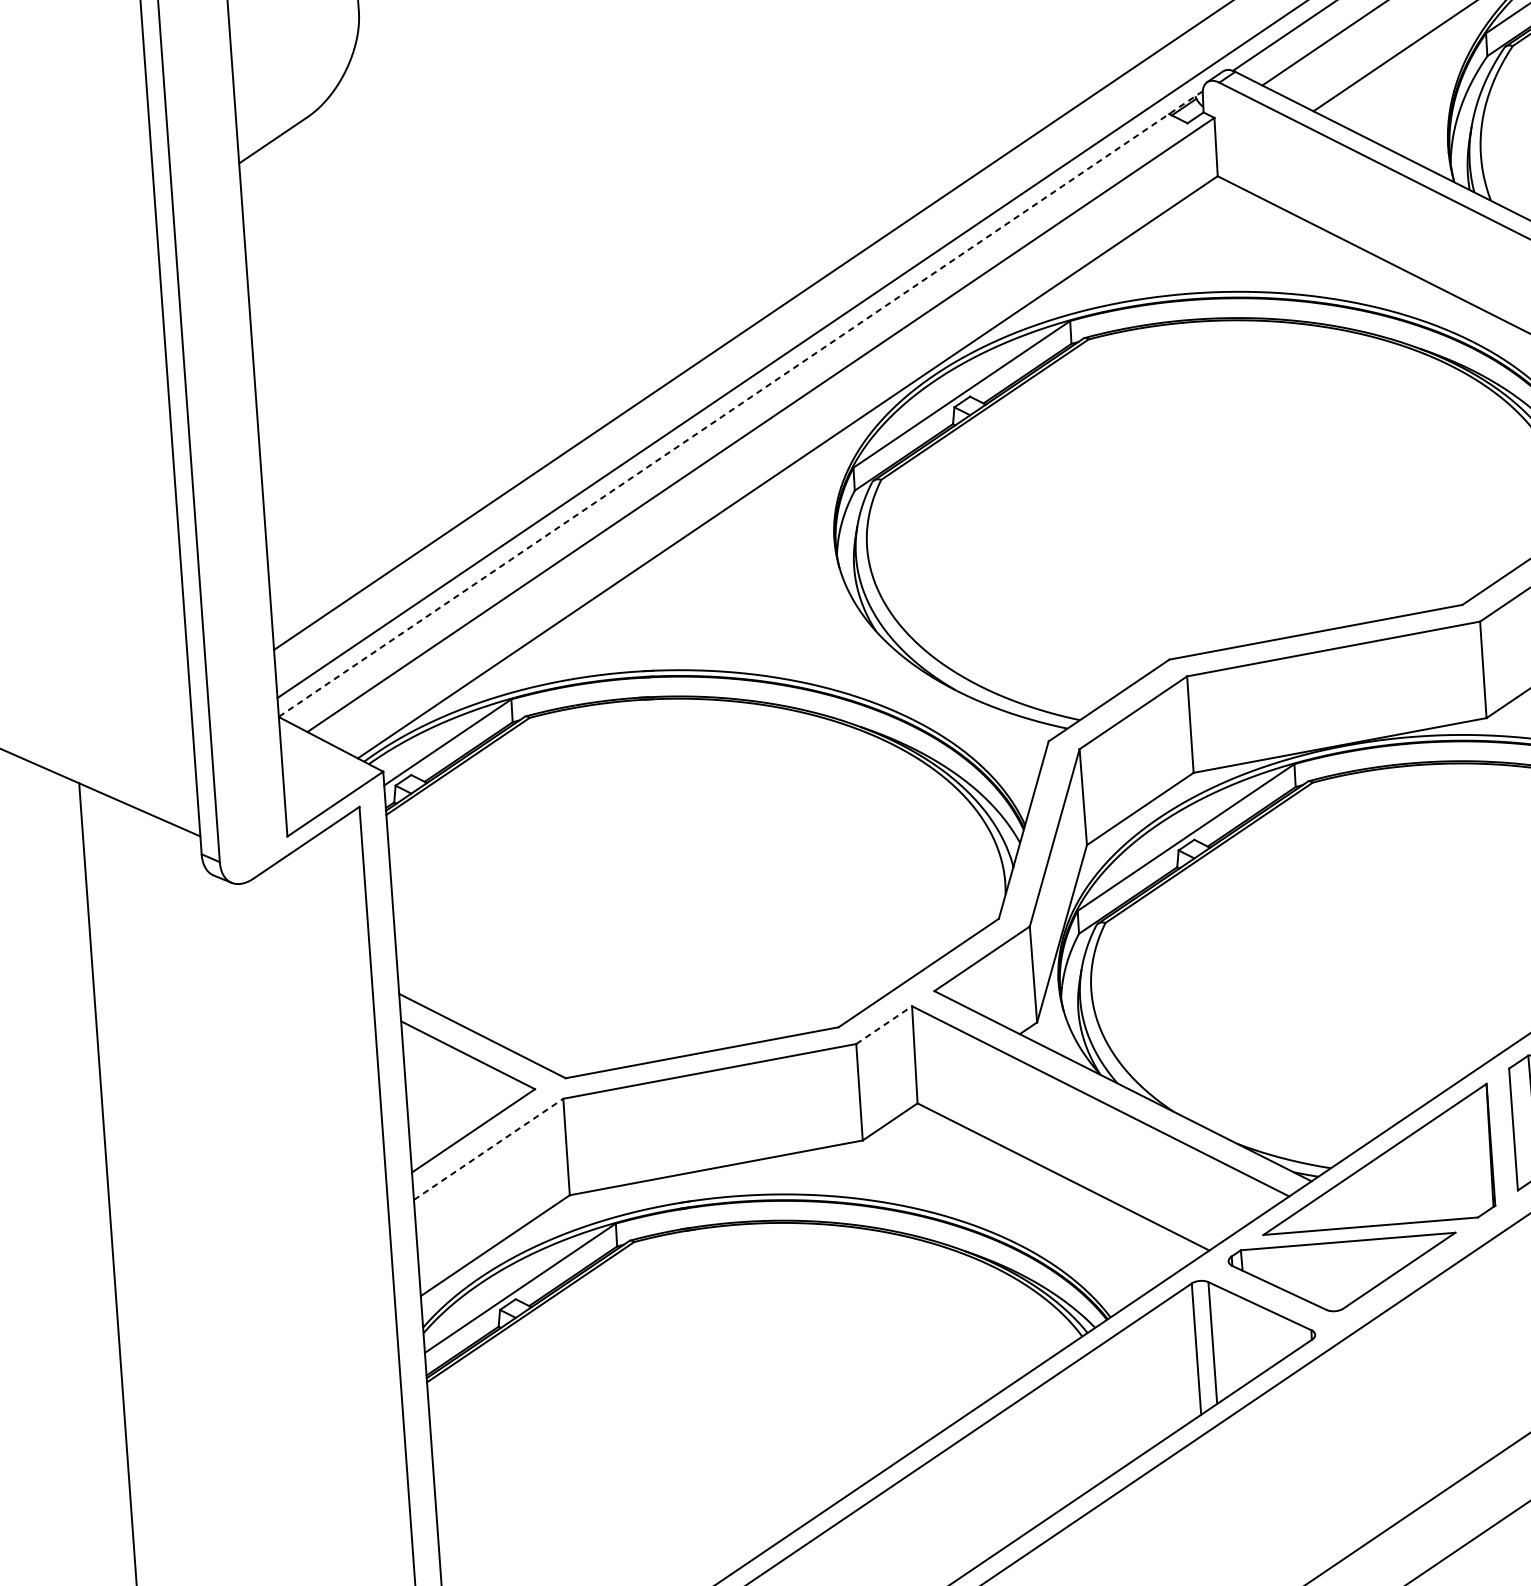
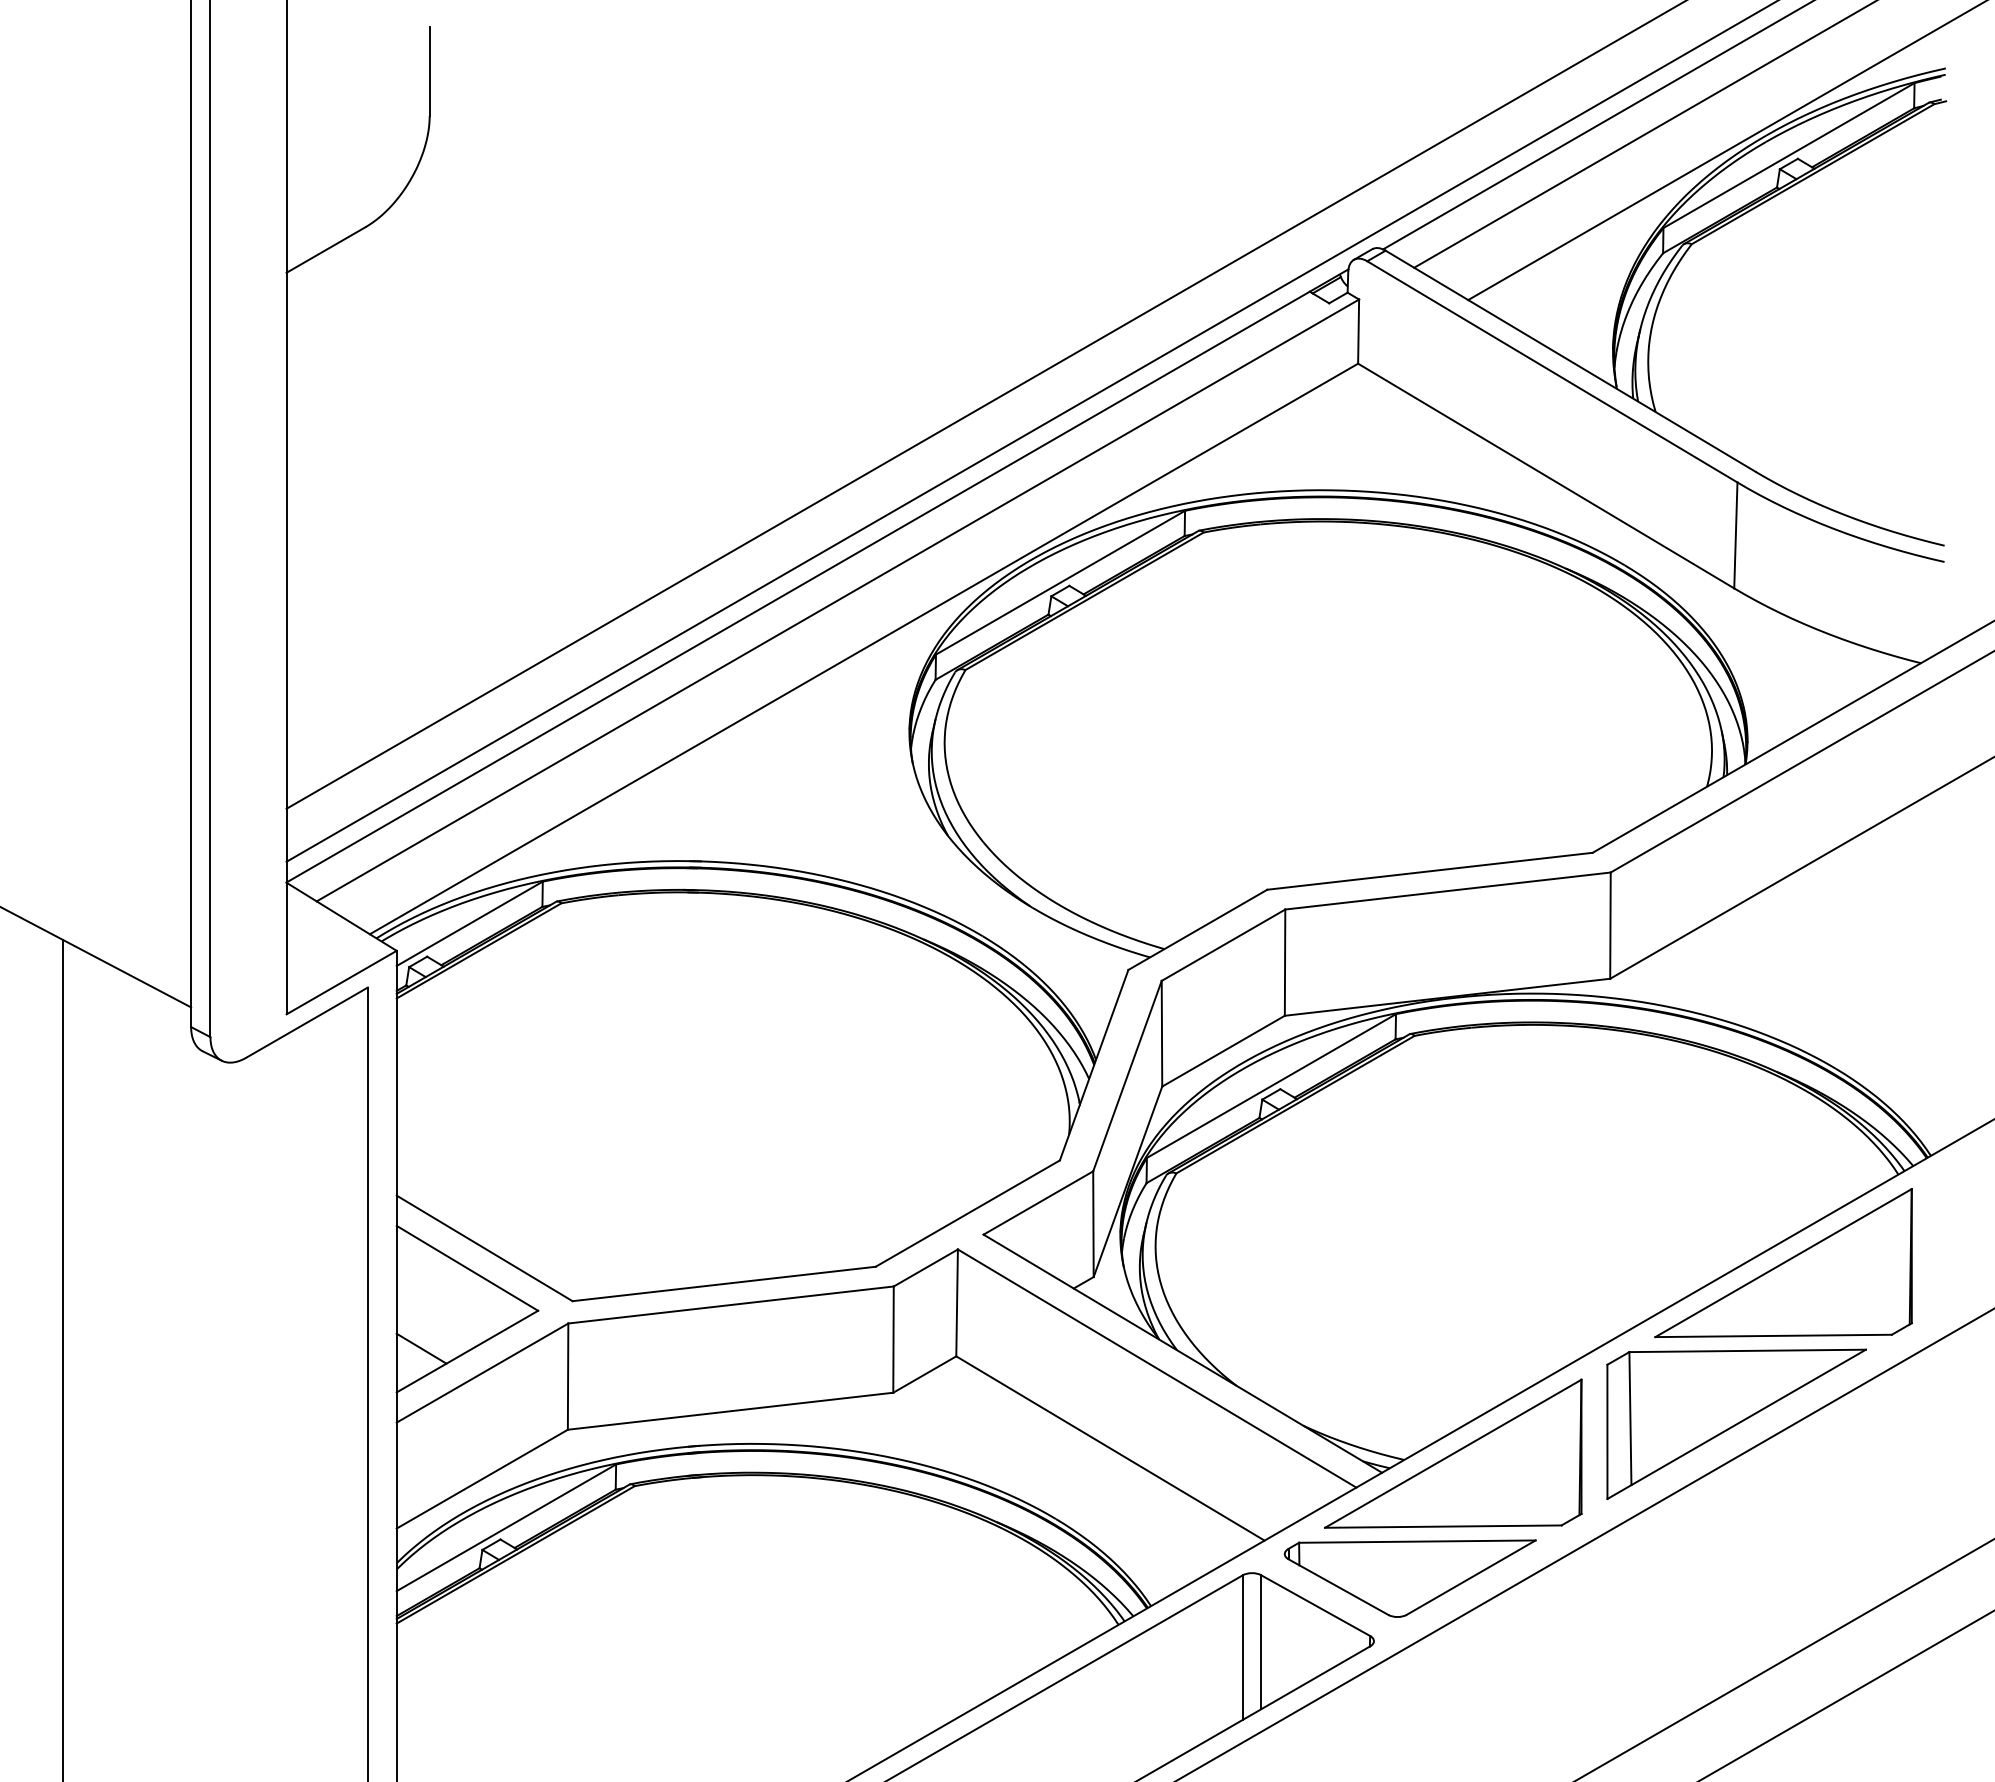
line: (740, 404) -> (817, 576), dashed -> solid
line: (884, 1024) -> (926, 1267), dashed -> solid
line: (431, 1131) -> (421, 1348), added
line: (488, 1148) -> (482, 1372), dashed -> solid

